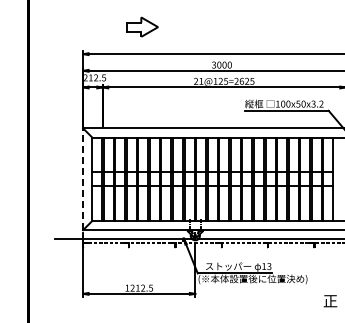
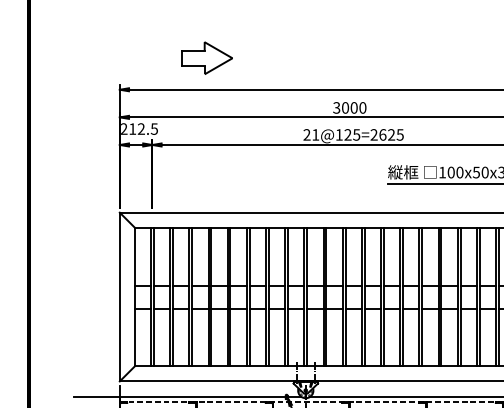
part: (142, 26) -> (206, 57), moved
line: (83, 179) -> (120, 297), dashed -> solid

